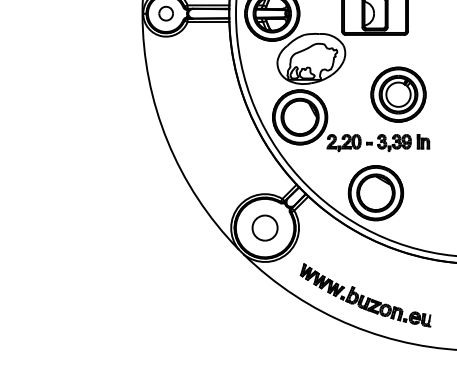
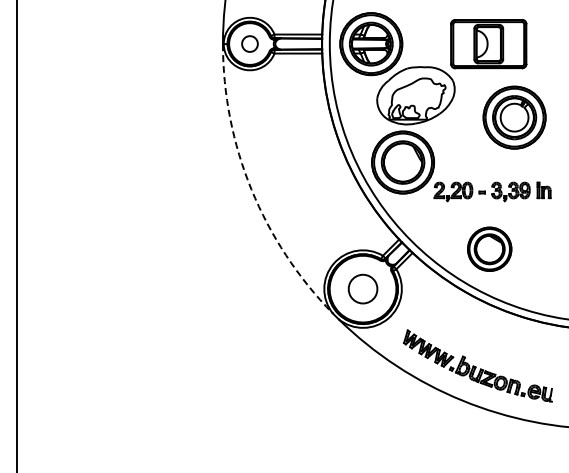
part: (398, 94) -> (514, 117), moved
arc: (167, 140) -> (251, 189), solid -> dashed
part: (375, 193) -> (489, 249), size x0.7

